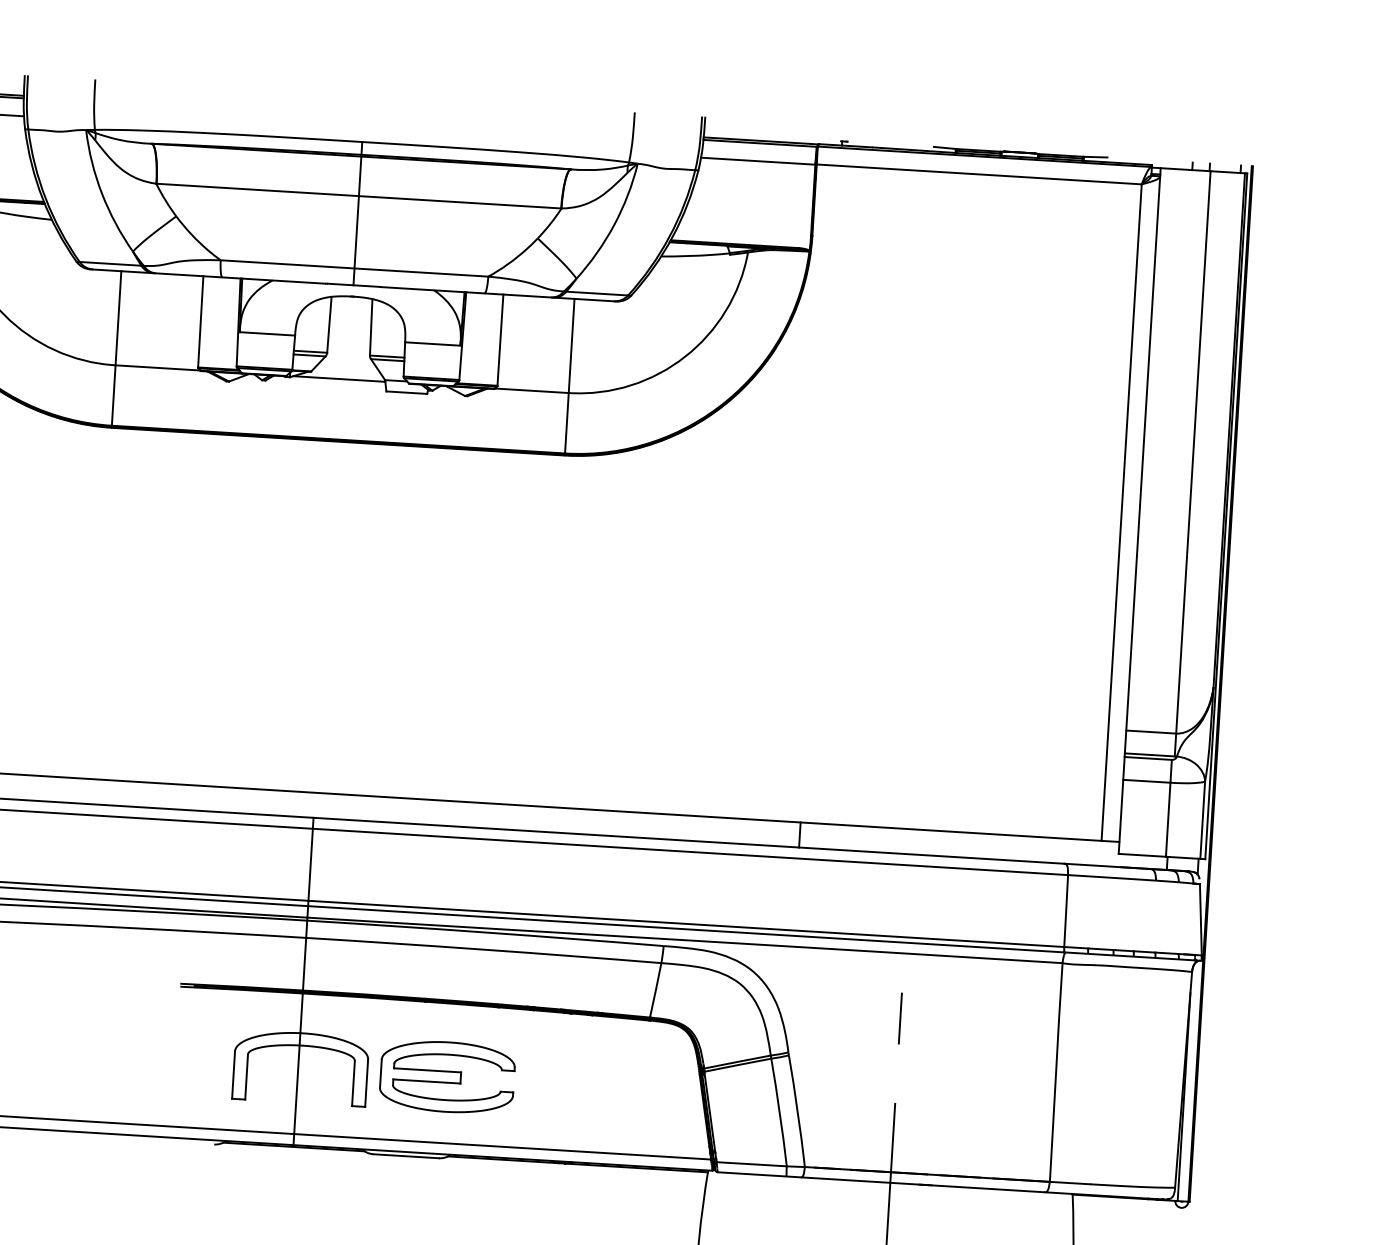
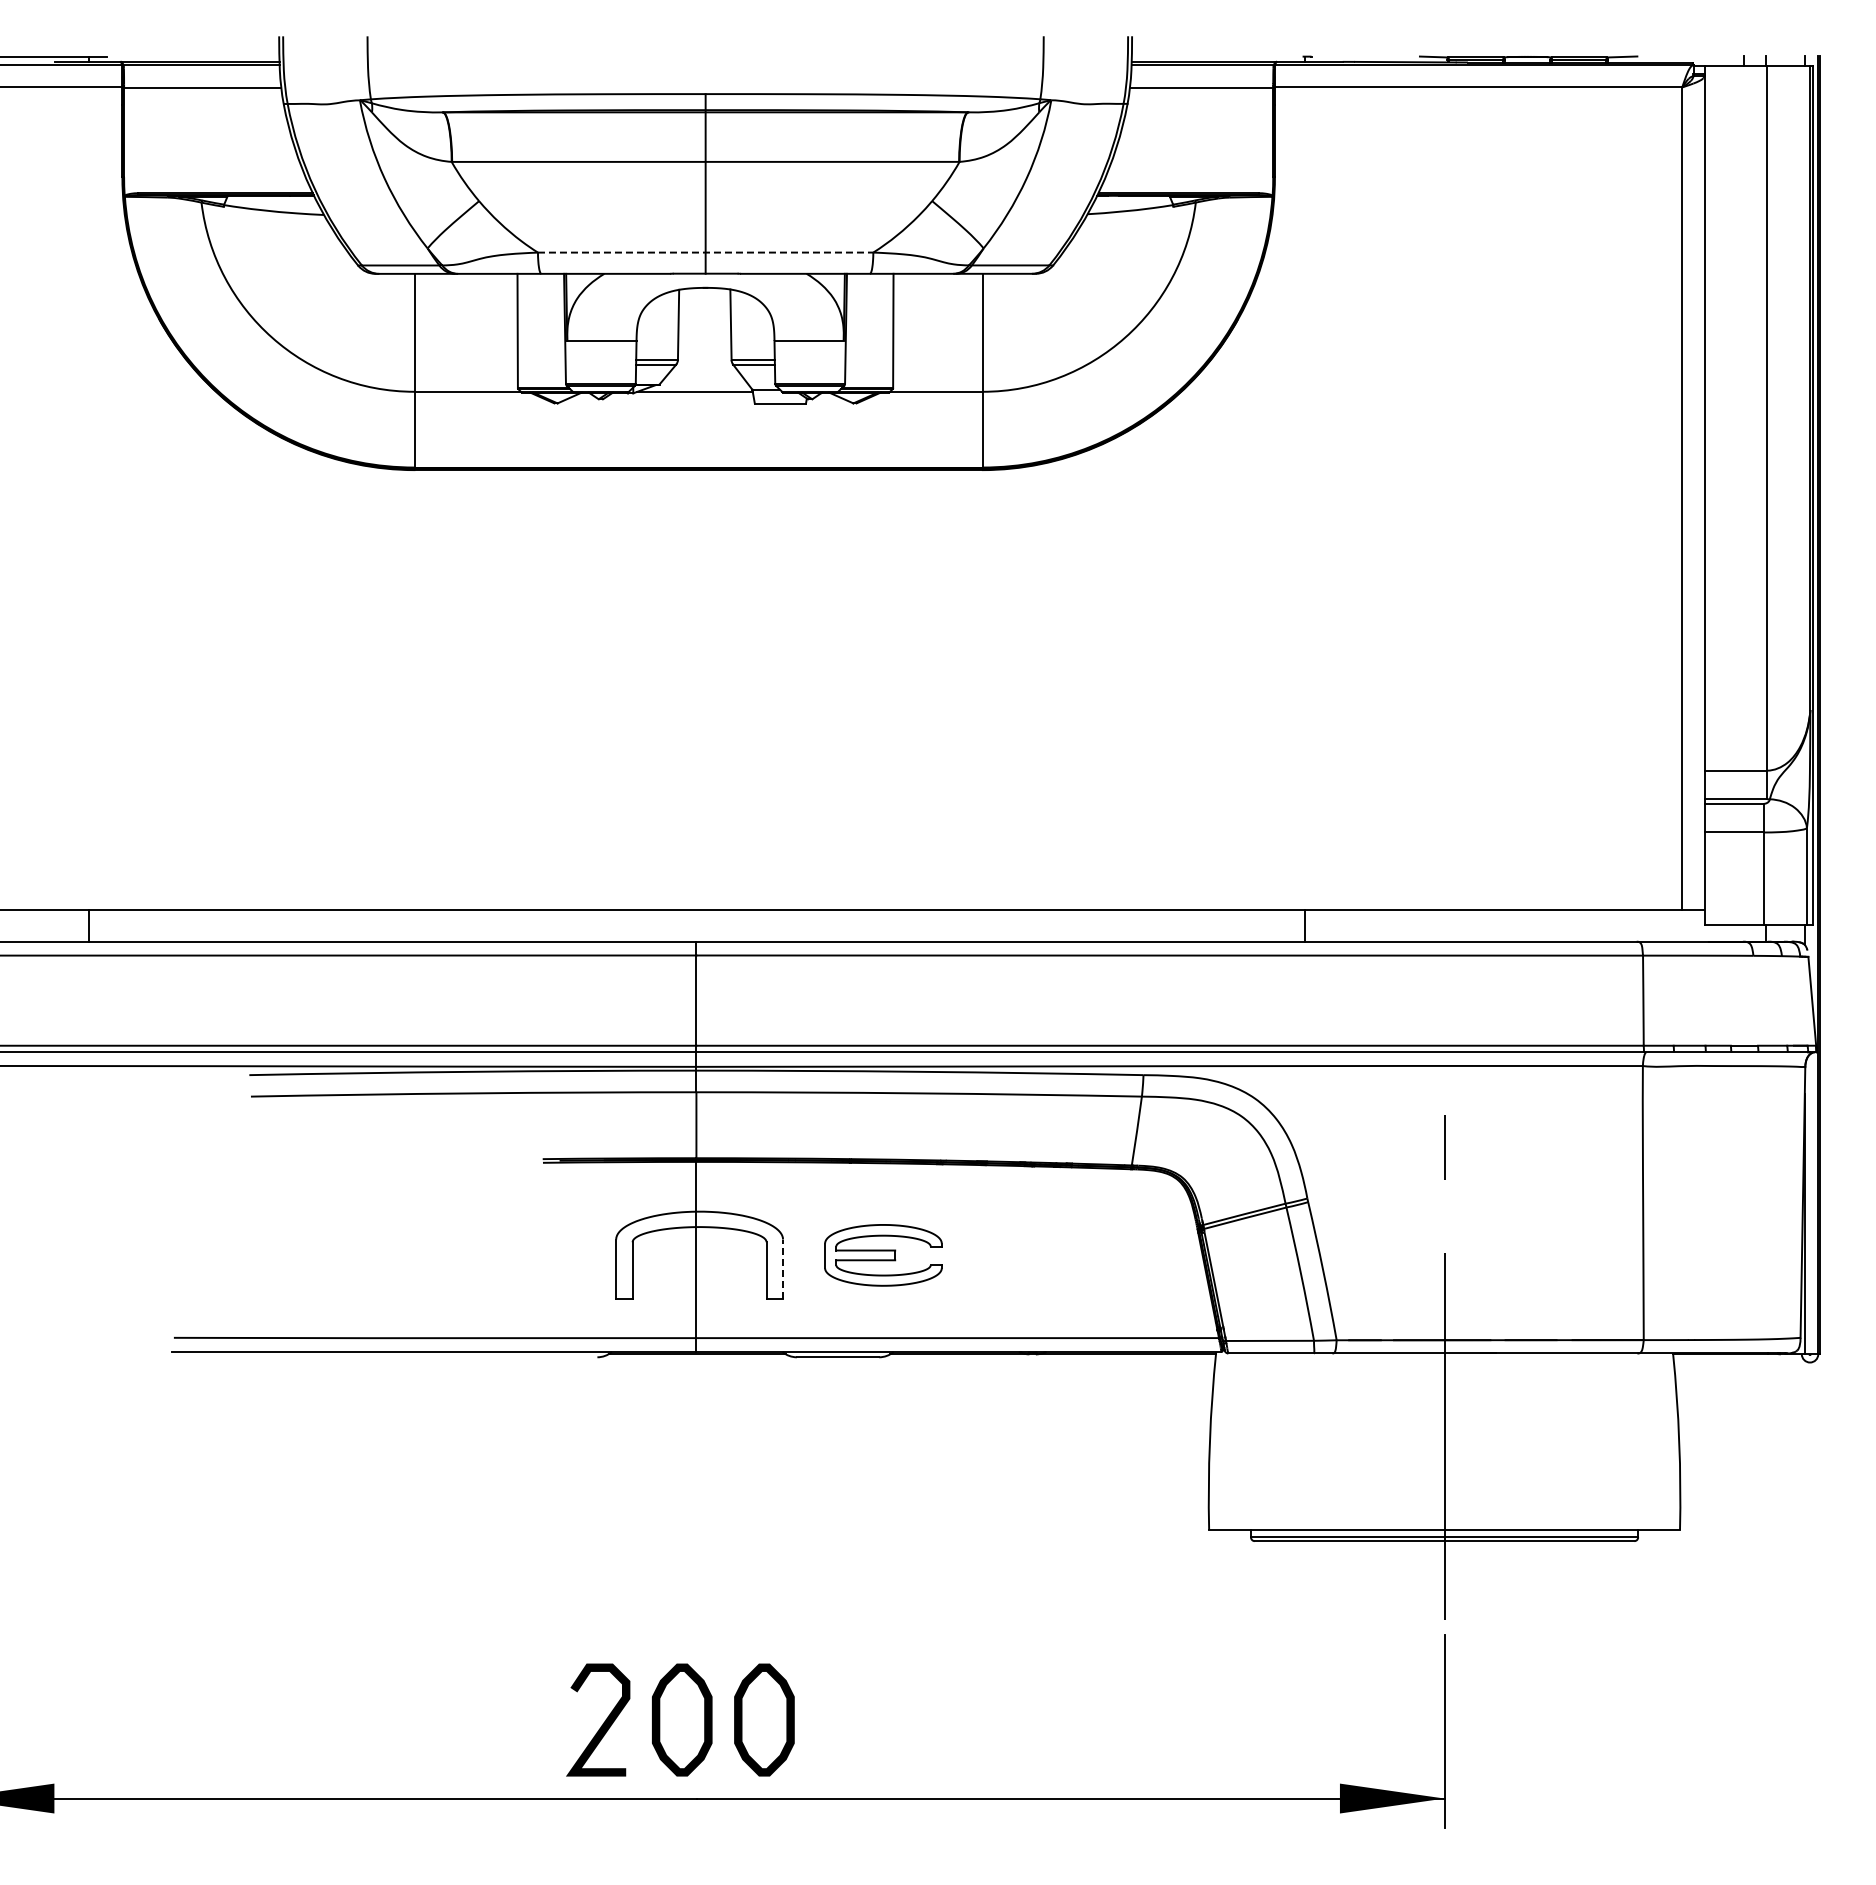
line: (354, 268) -> (705, 252), solid -> dashed
part: (447, 1077) -> (883, 1255), size x0.7
line: (367, 1083) -> (783, 1269), solid -> dashed

